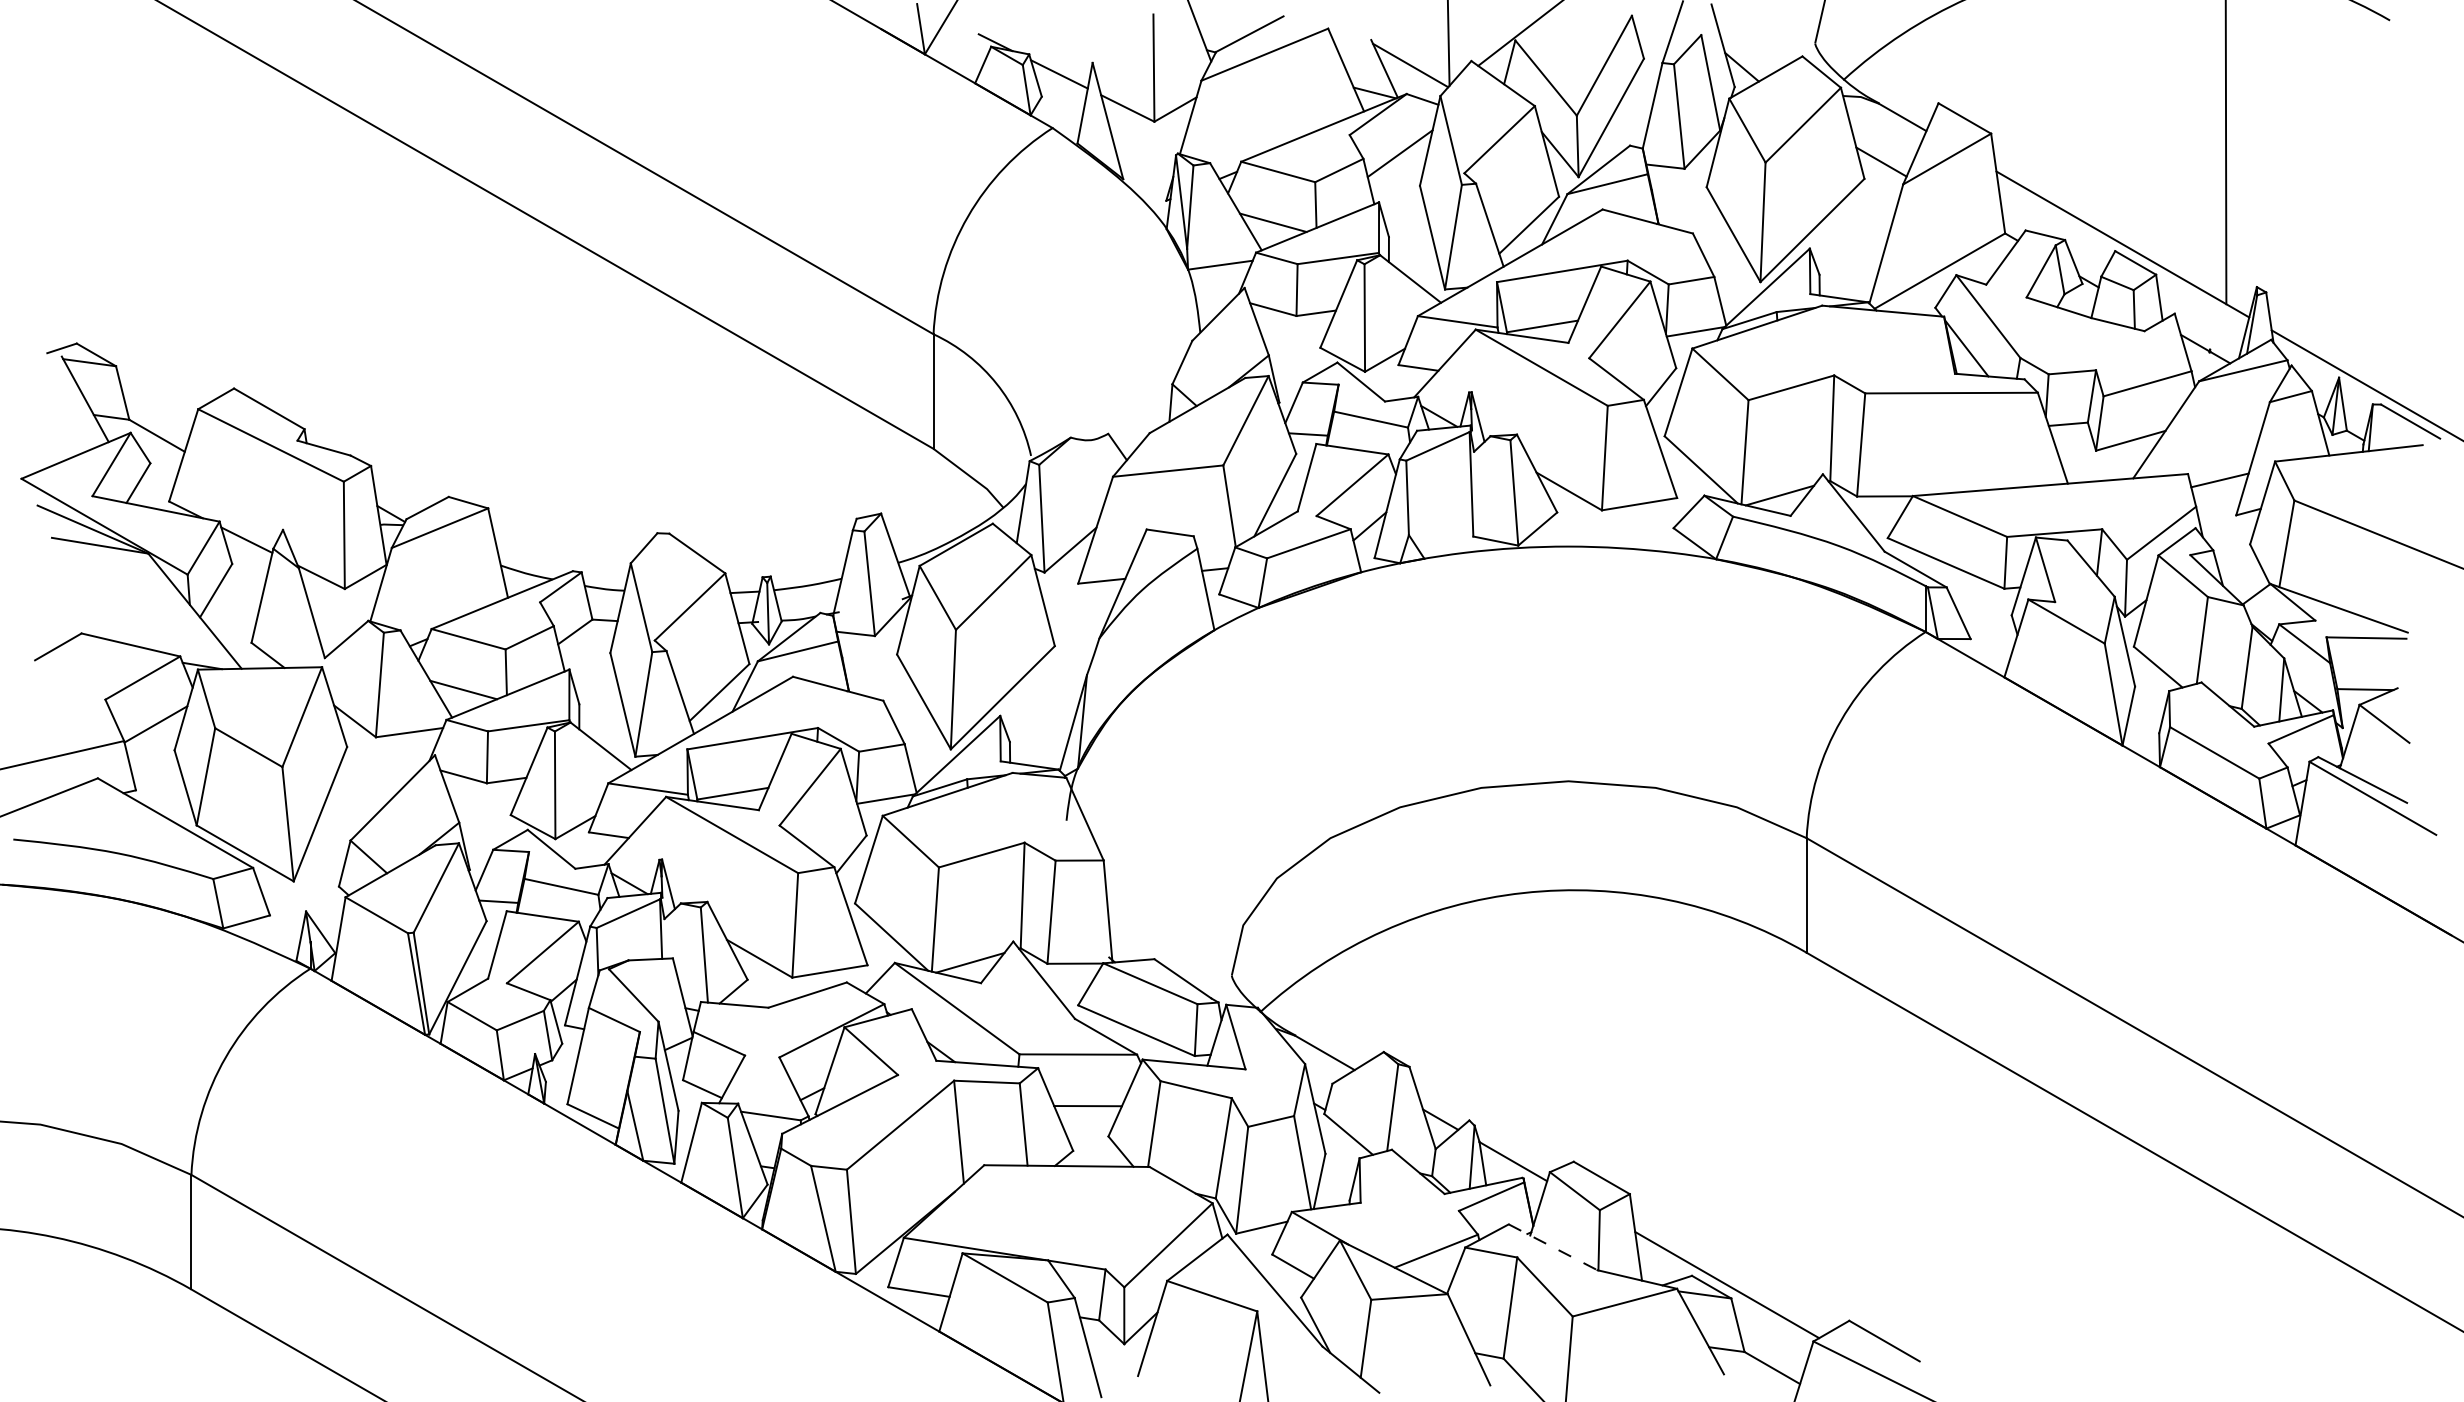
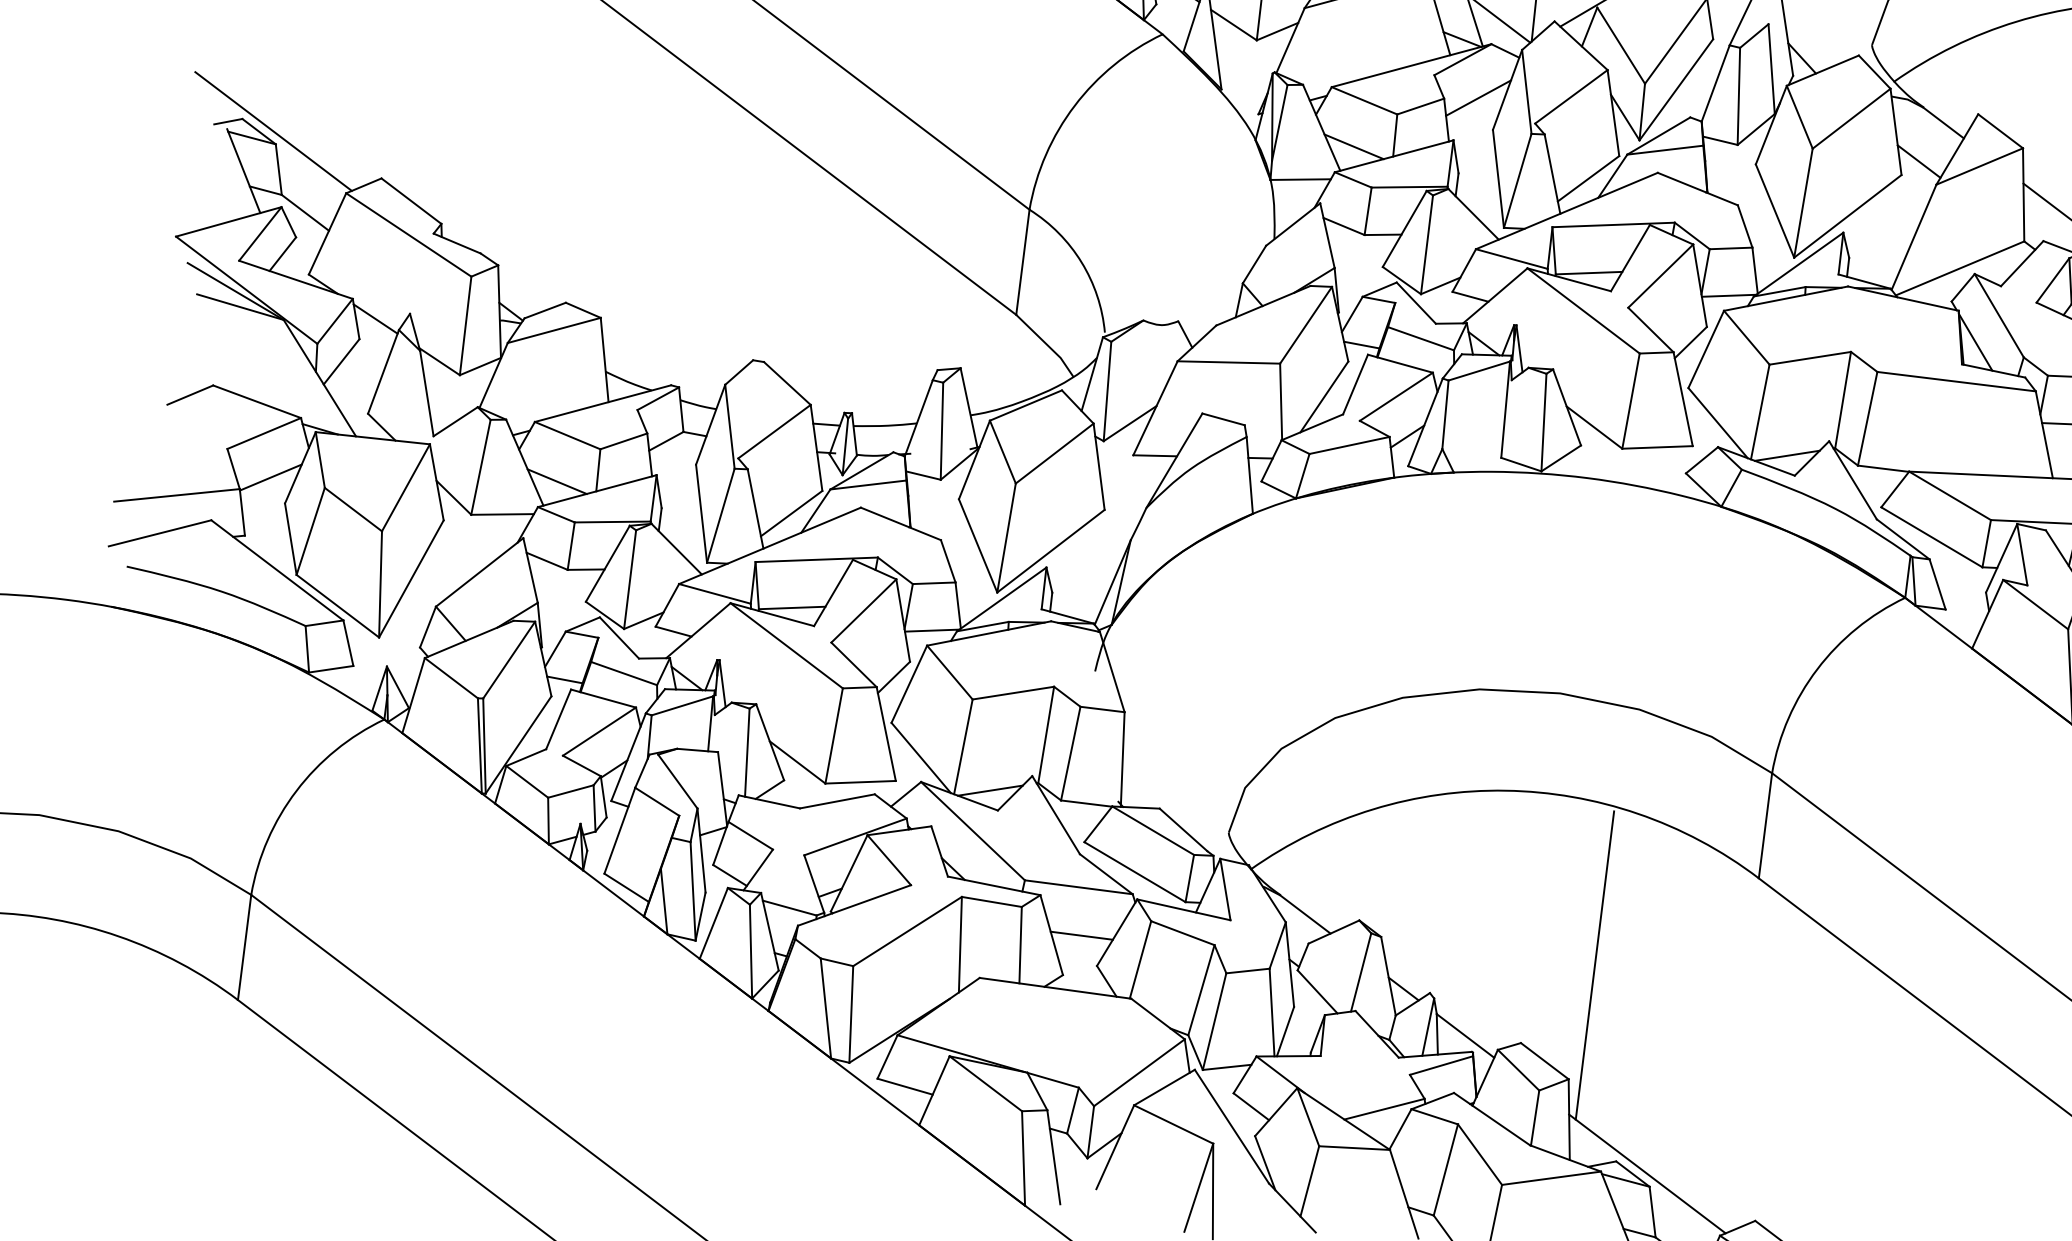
line: (111, 352) -> (273, 131), added
line: (1642, 1068) -> (1594, 965), added
line: (1553, 1247) -> (1492, 1119), dashed -> solid

